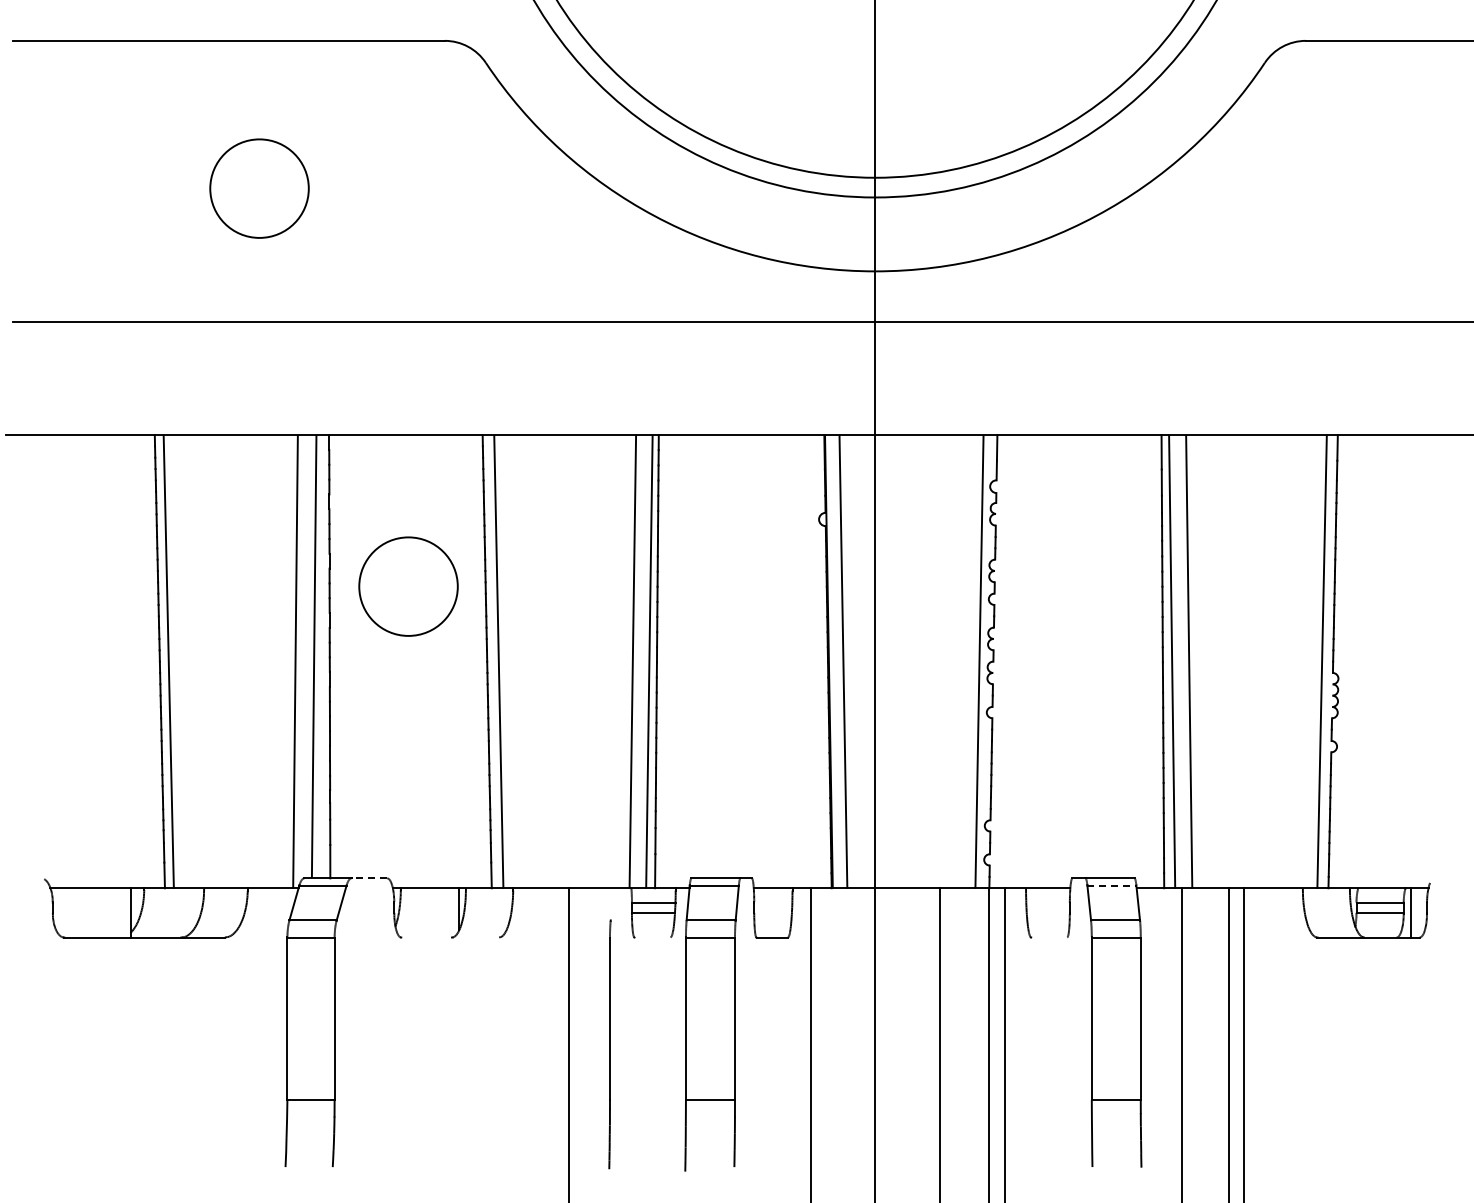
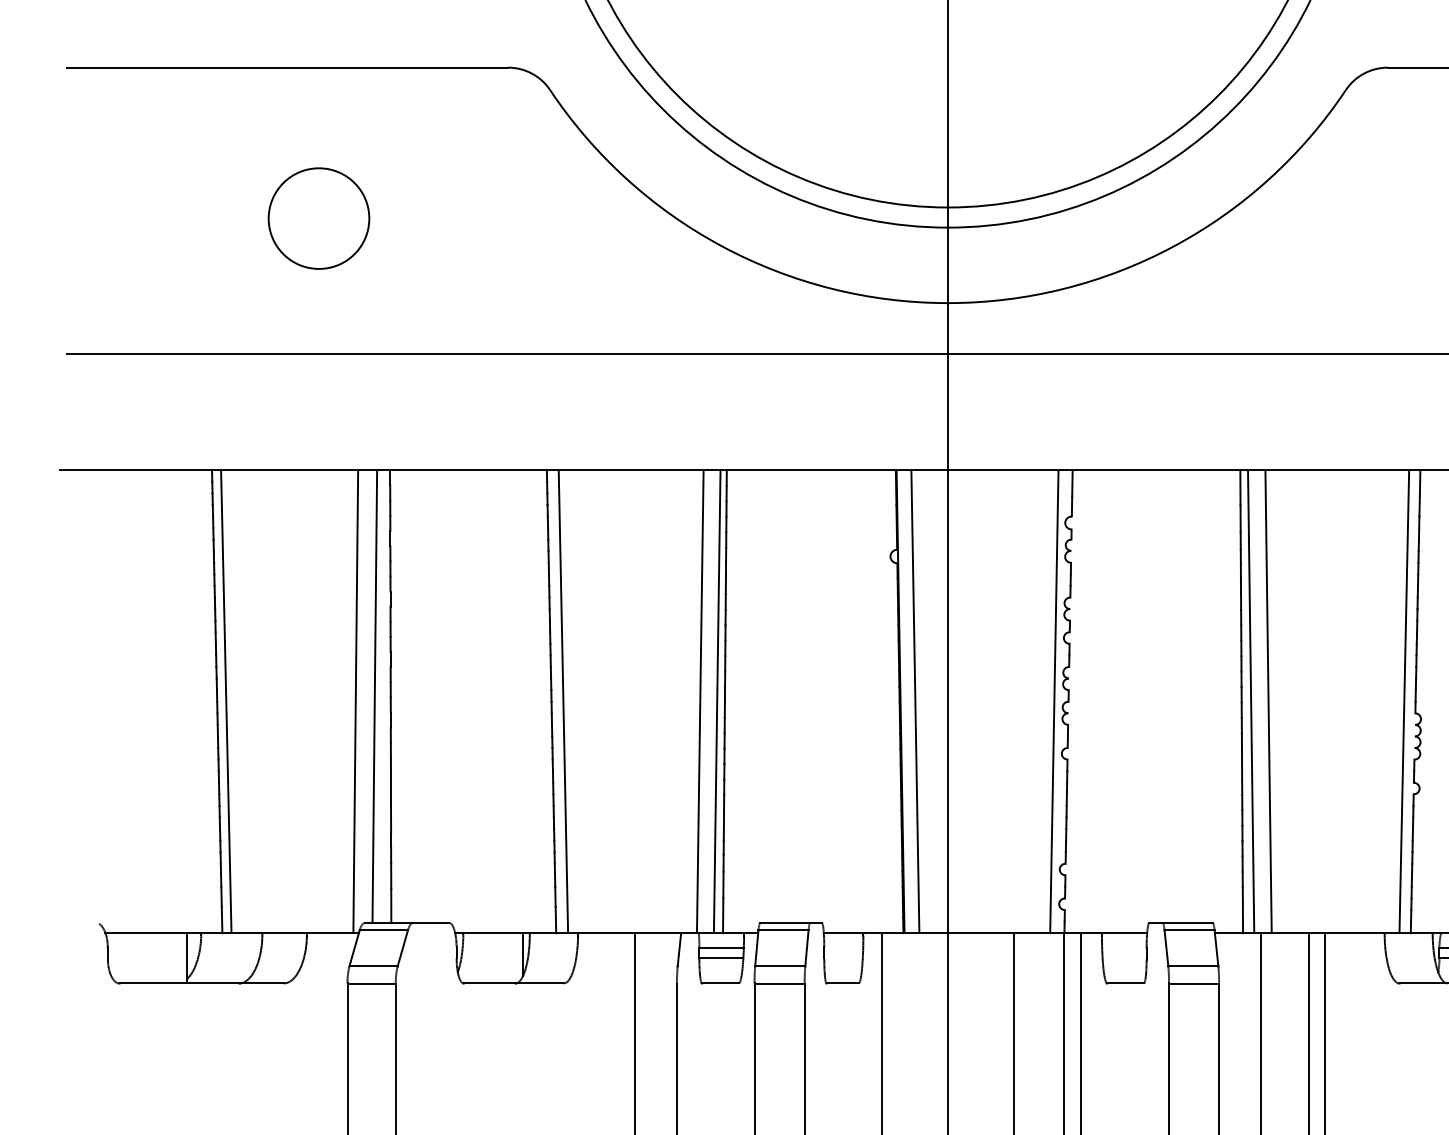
circle: (408, 586) -> (471, 624), removed
line: (369, 878) -> (431, 923), dashed -> solid
line: (1112, 885) -> (1190, 930), dashed -> solid
line: (612, 904) -> (679, 949), added
line: (450, 937) -> (514, 983), added
line: (652, 937) -> (720, 983), added
line: (1049, 937) -> (1125, 983), added

